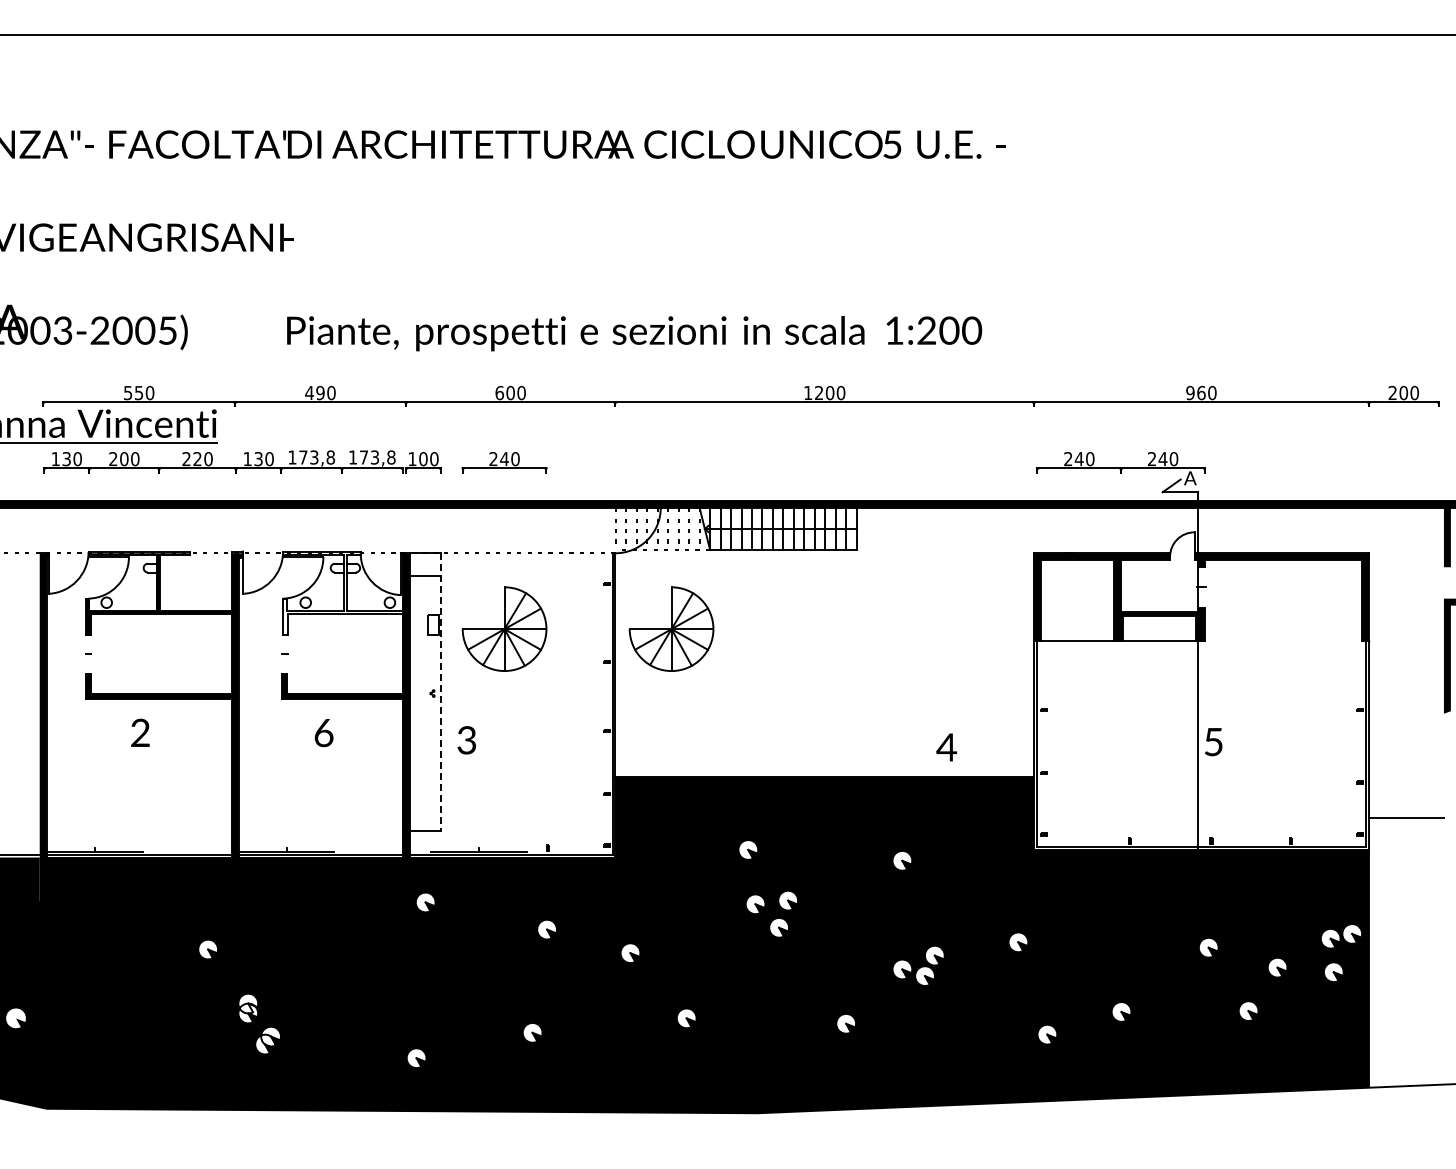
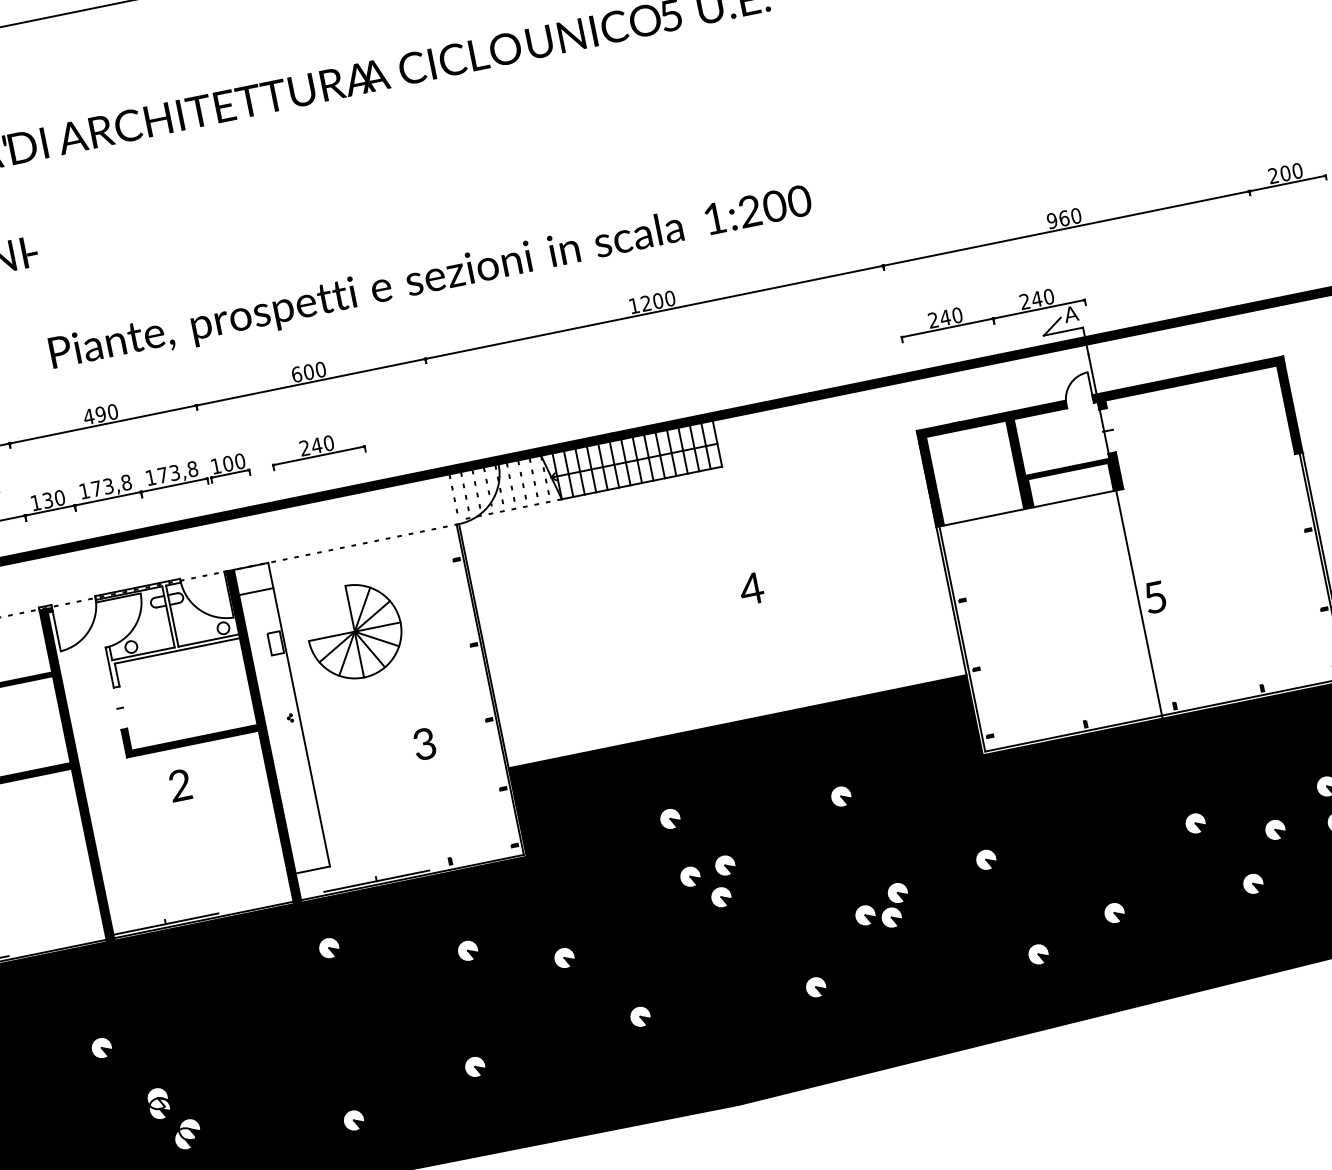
part: (671, 628) -> (537, 593), removed
line: (440, 692) -> (298, 715), dashed -> solid
text: (323, 732) -> (179, 785), 6 -> 2
text: (466, 740) -> (424, 744), moved
text: (946, 747) -> (751, 588), moved

